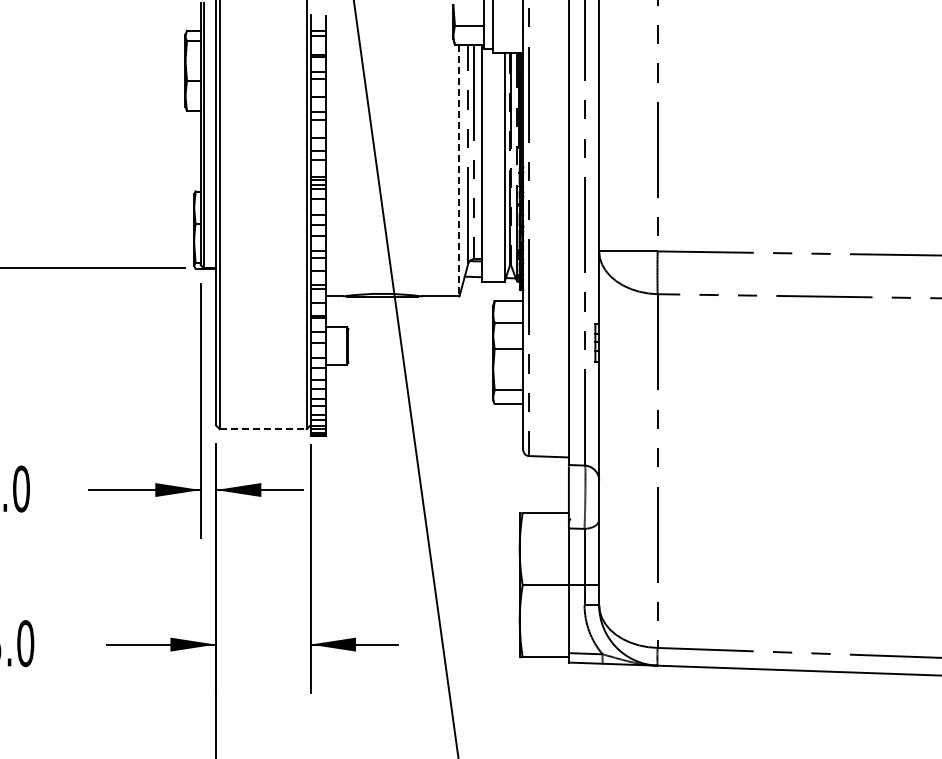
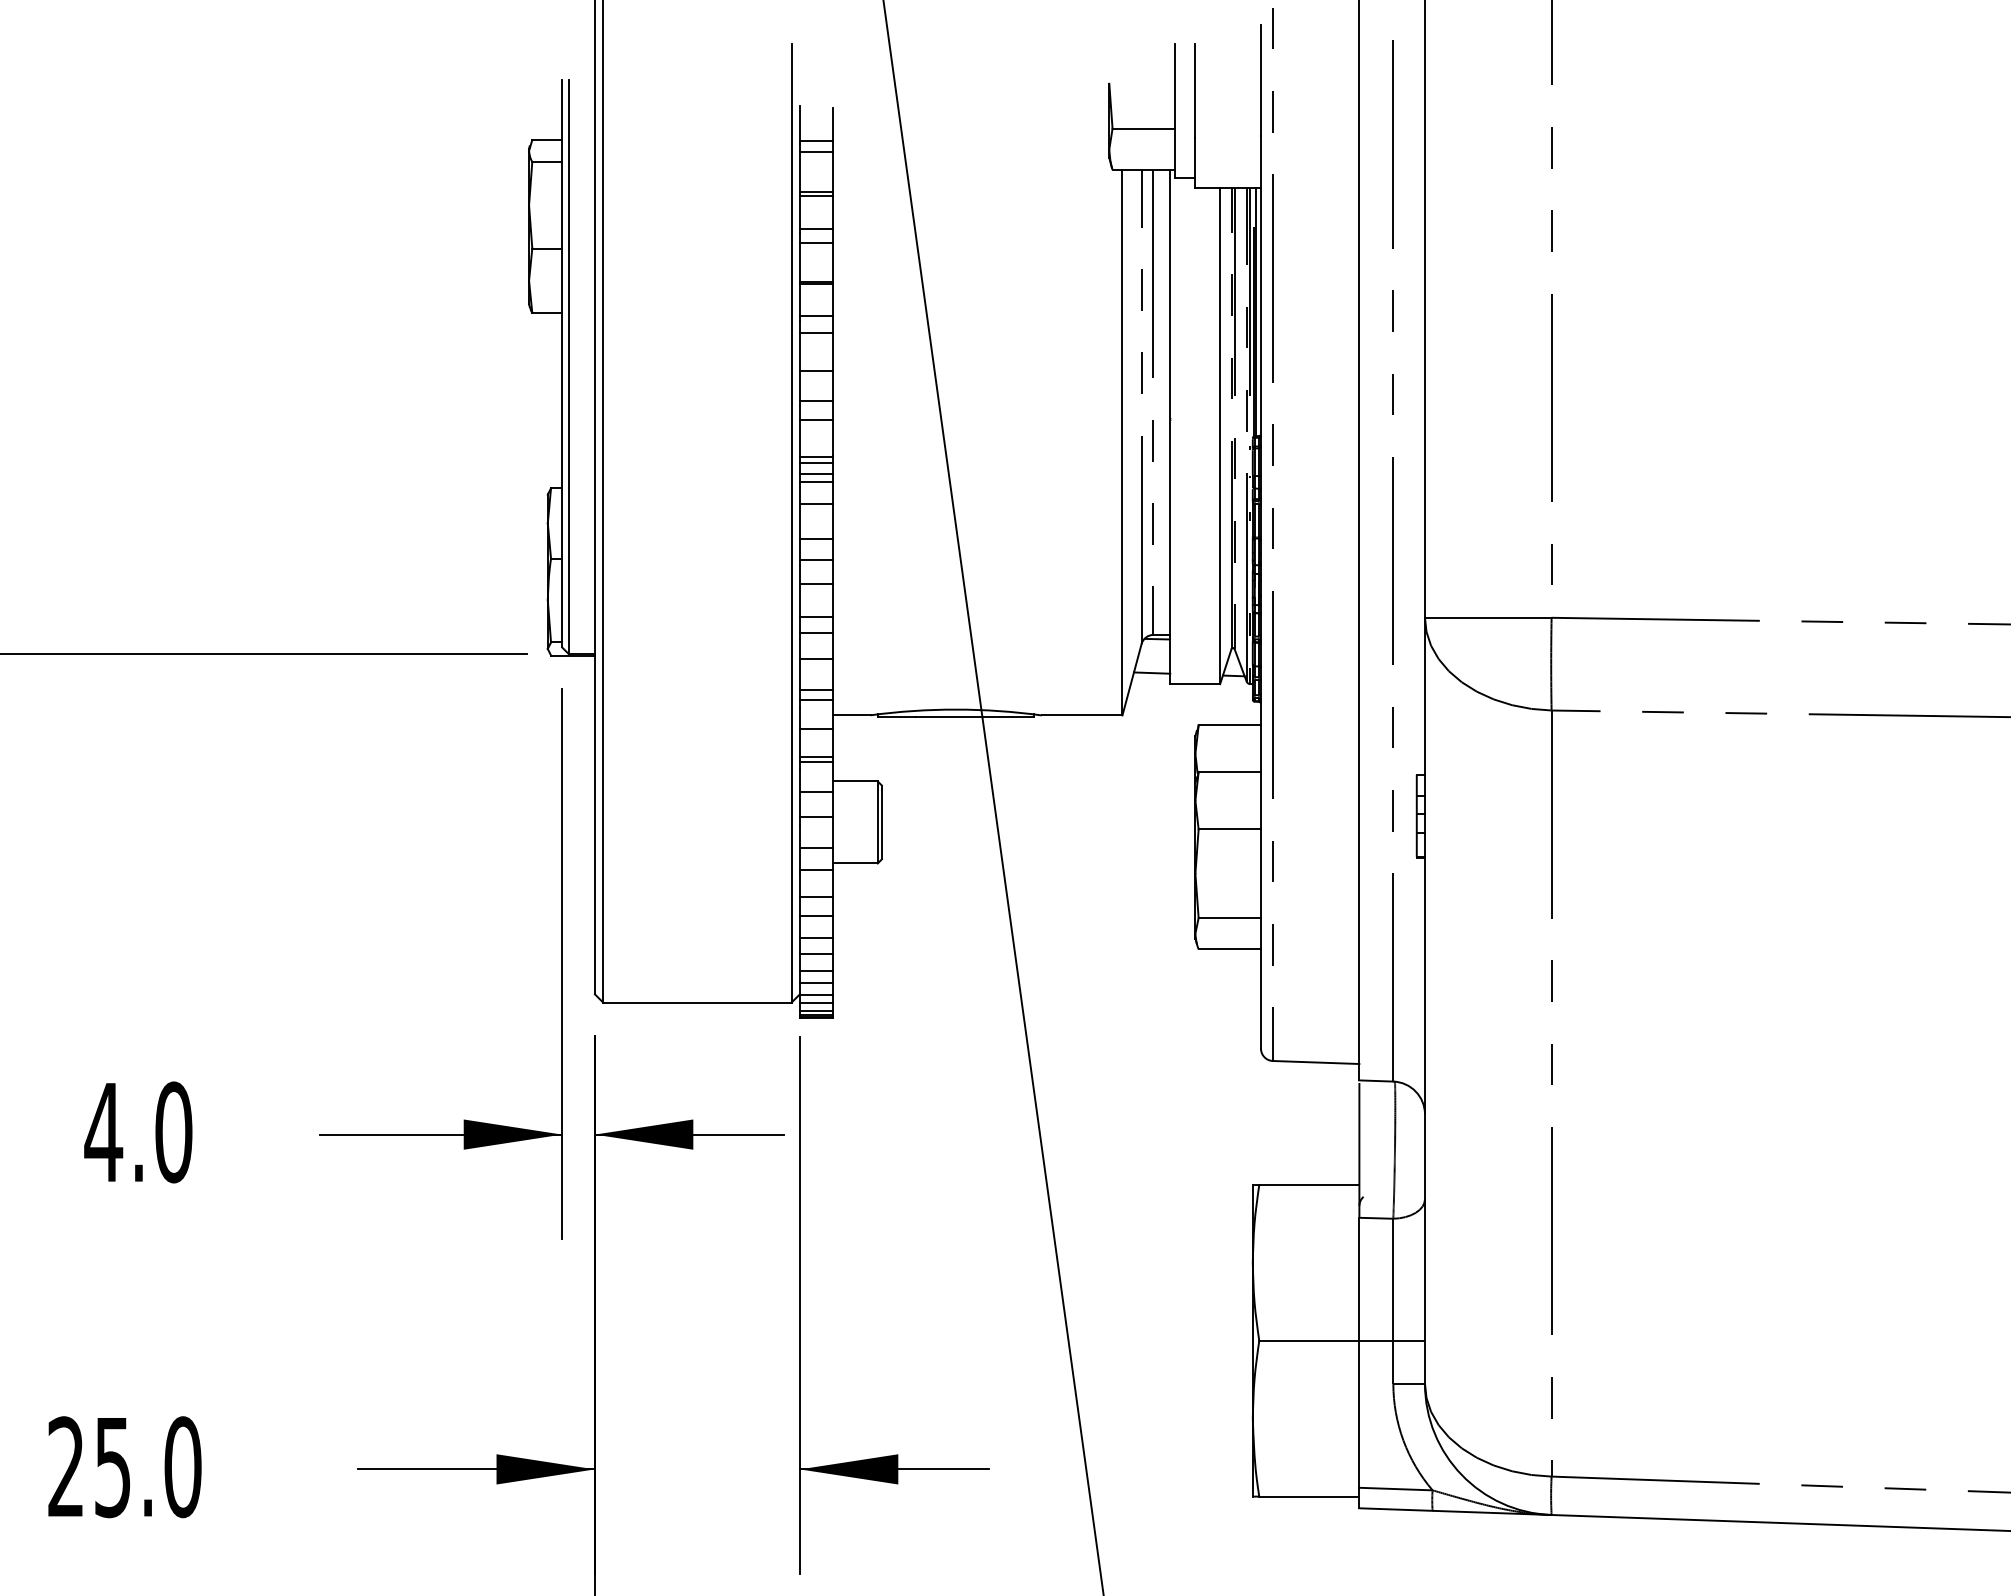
line: (459, 170) -> (1122, 442), dashed -> solid
line: (263, 429) -> (698, 1003), dashed -> solid

